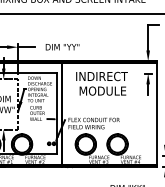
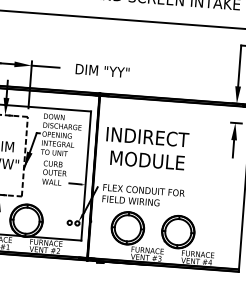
text: (101, 83) -> (146, 148), moved

